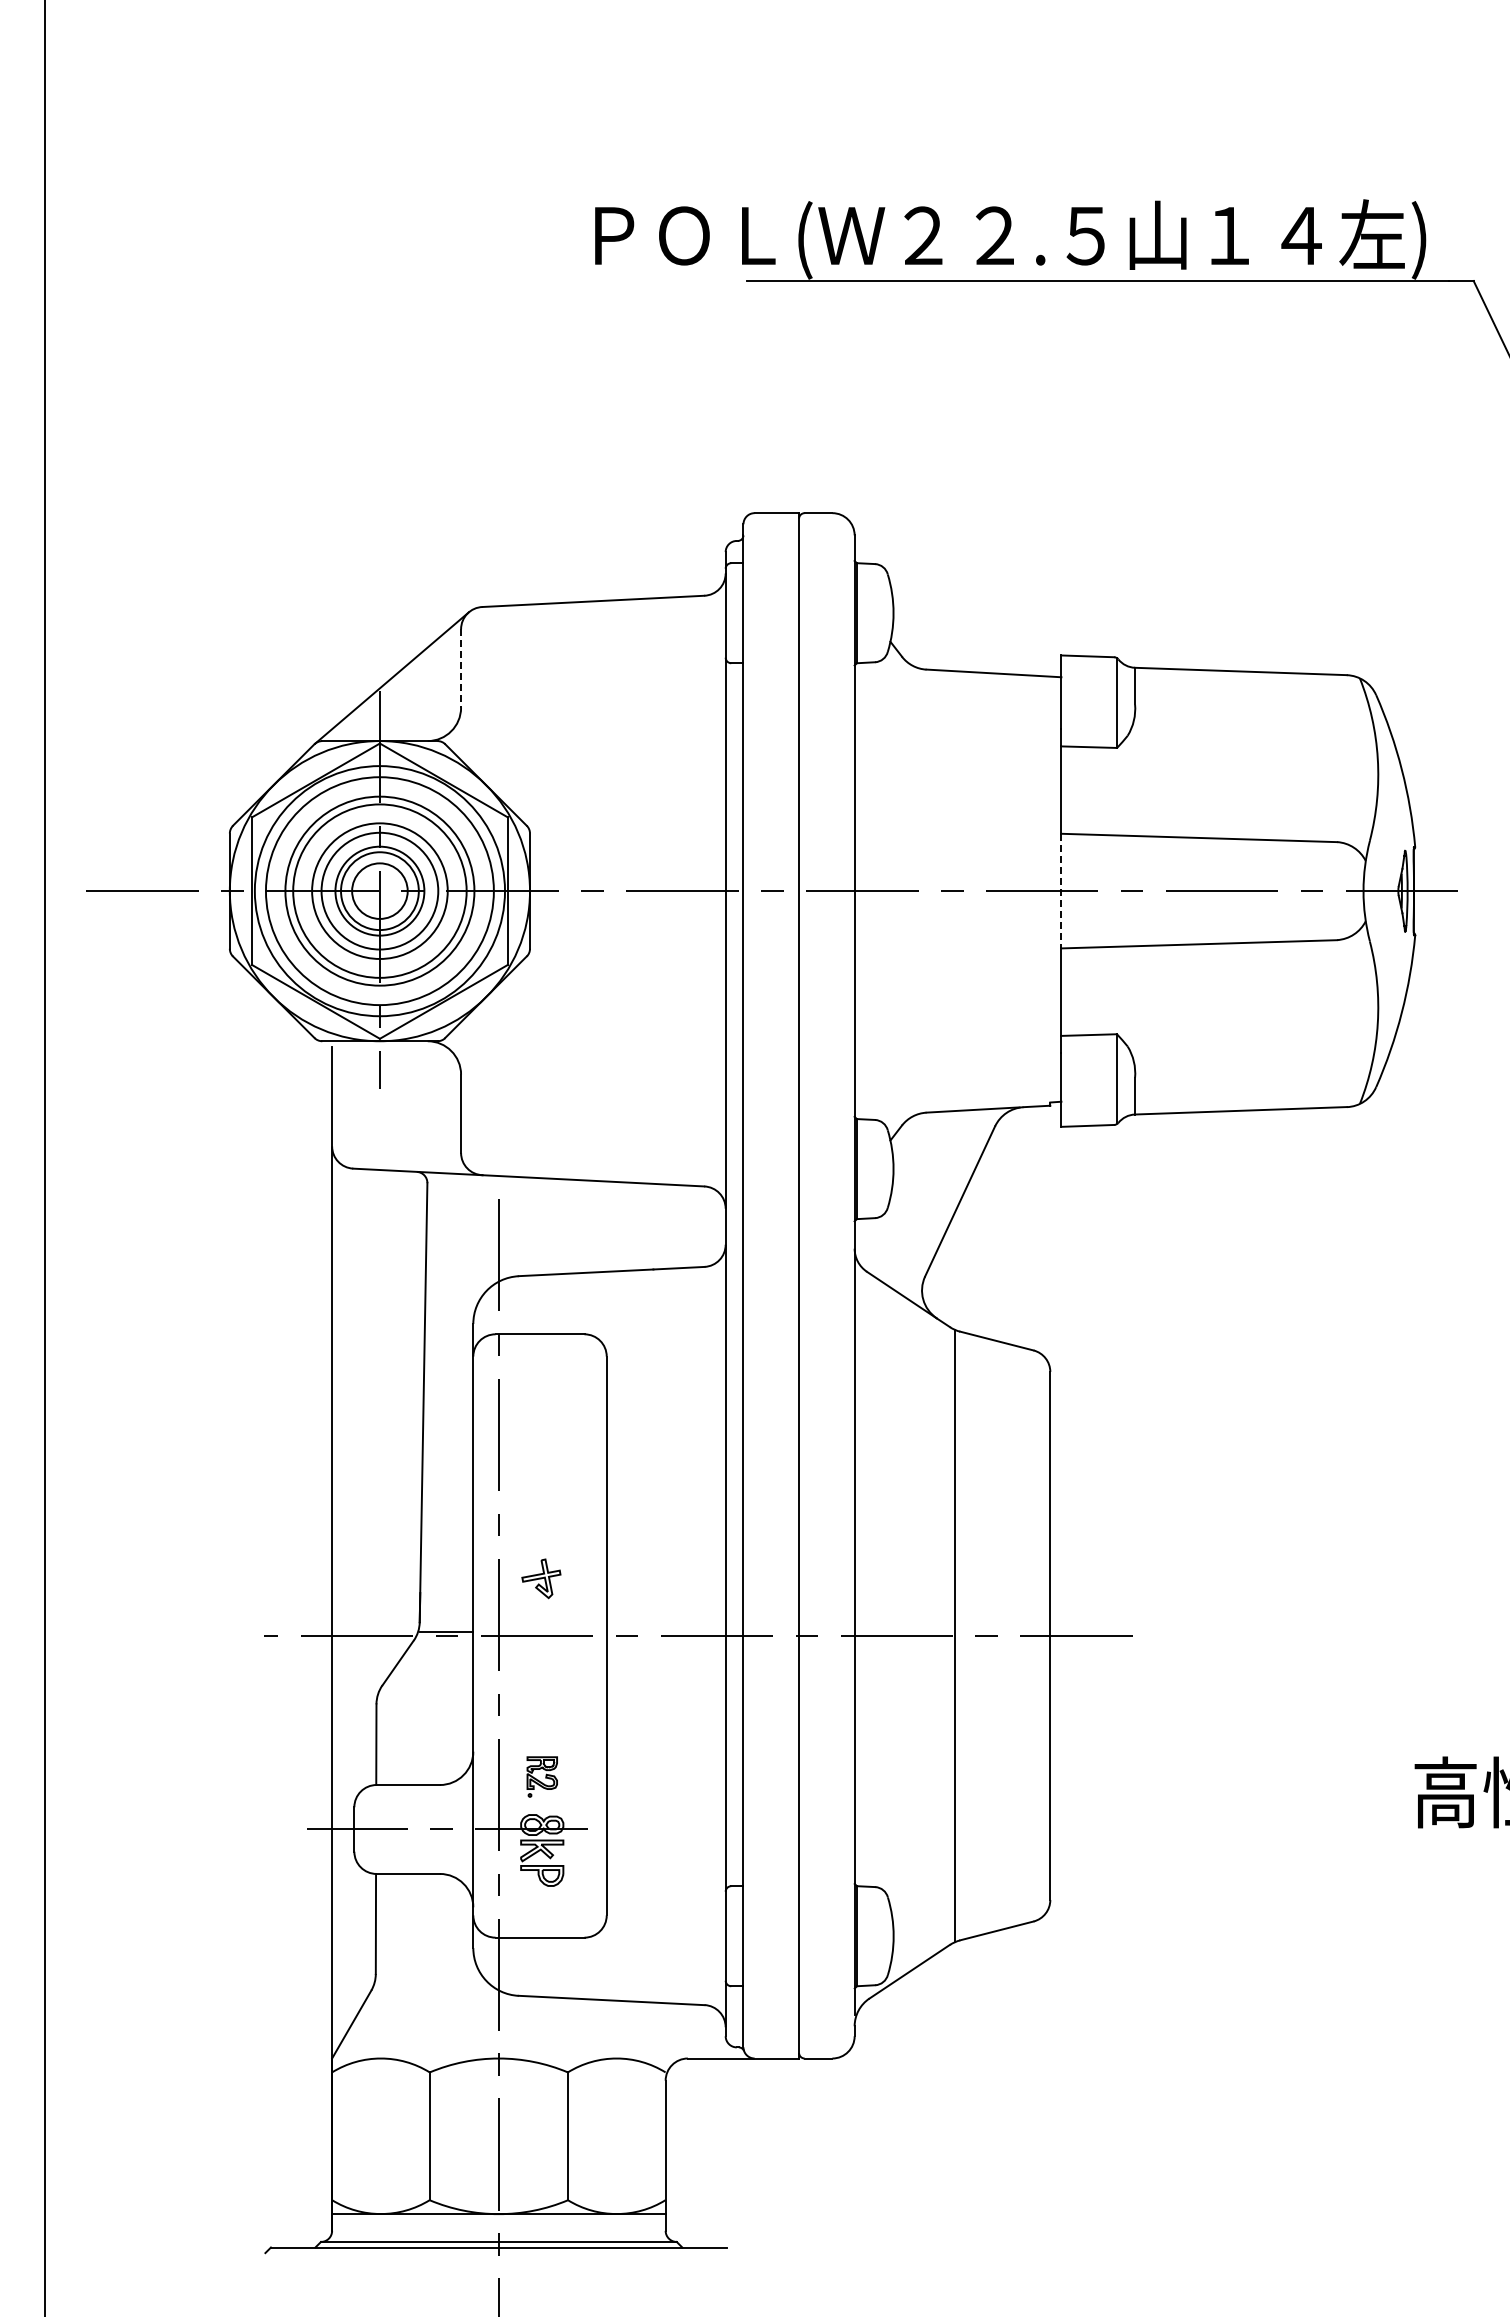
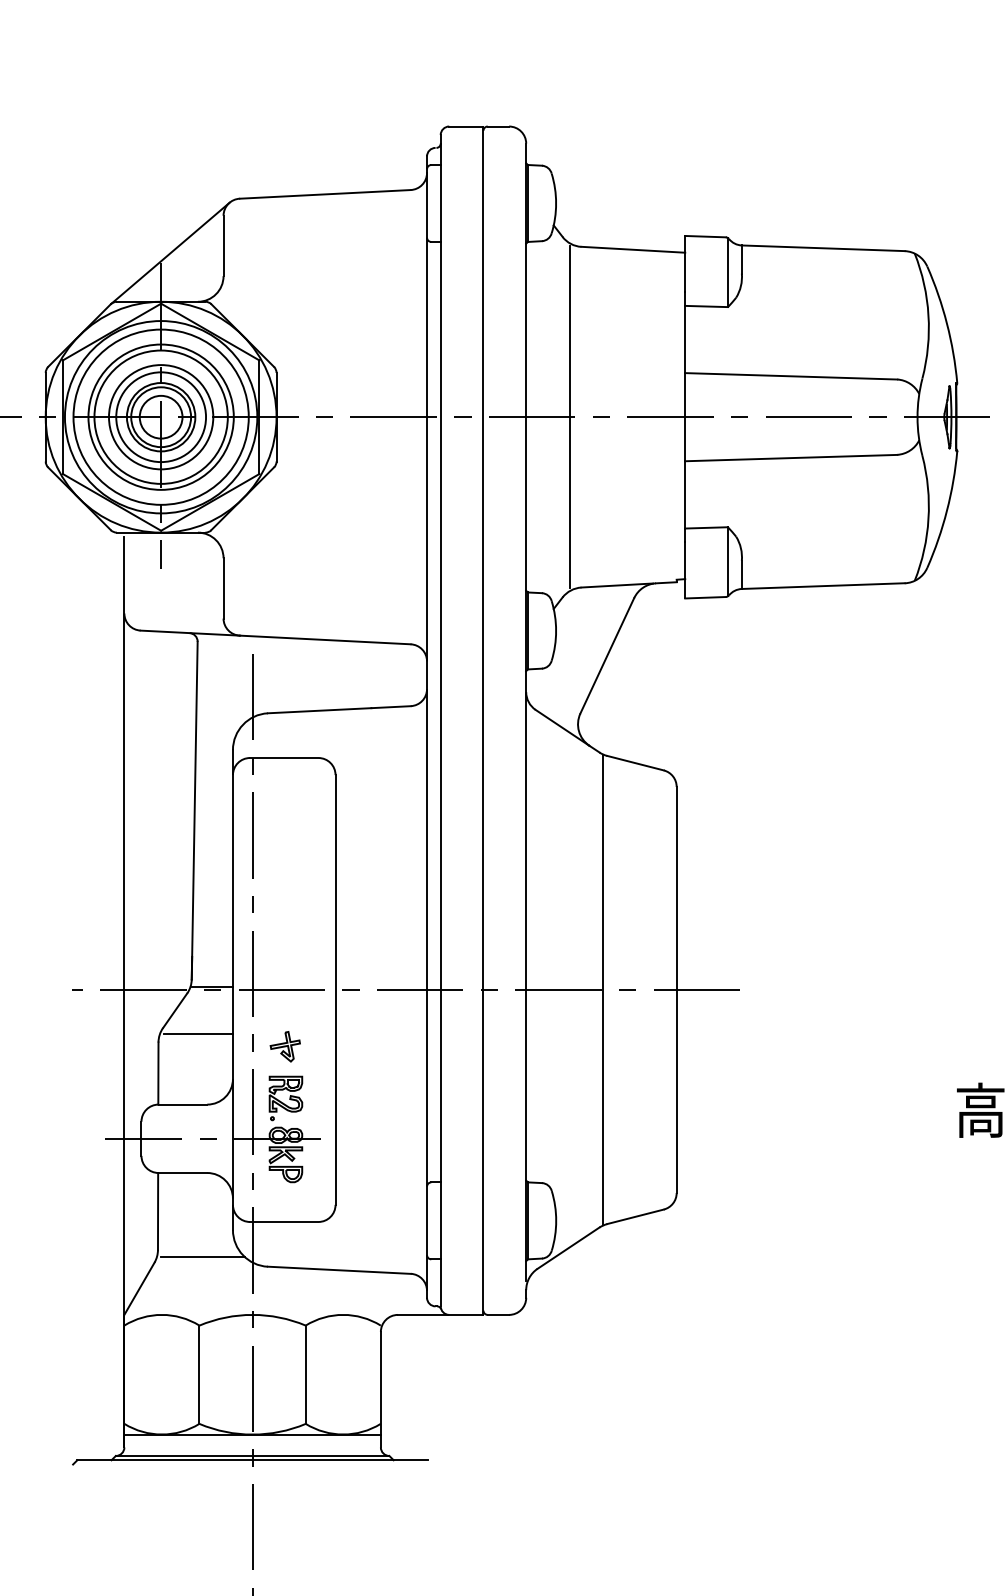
line: (461, 668) -> (223, 245), dashed -> solid
line: (911, 890) -> (569, 416), added
line: (1061, 891) -> (685, 417), dashed -> solid
part: (541, 1578) -> (285, 1046), moved
line: (428, 1693) -> (198, 1034), added
part: (542, 1776) -> (286, 1098), size x1.43
line: (433, 1982) -> (202, 1256), added

